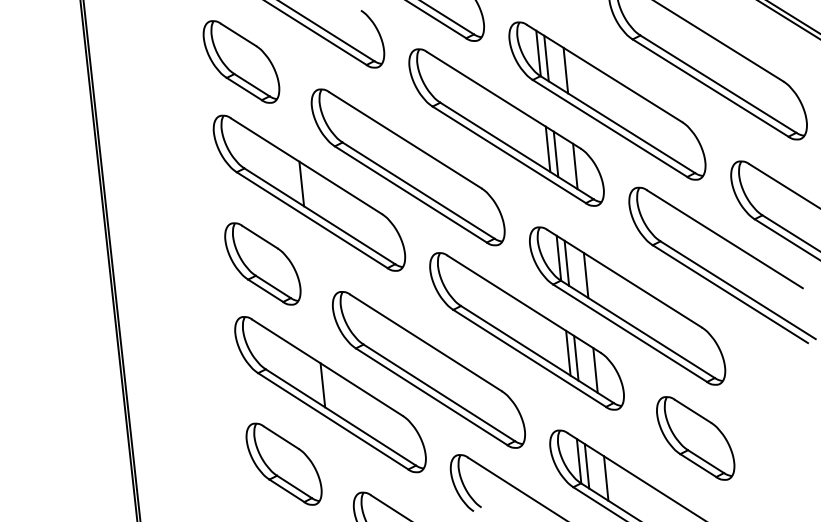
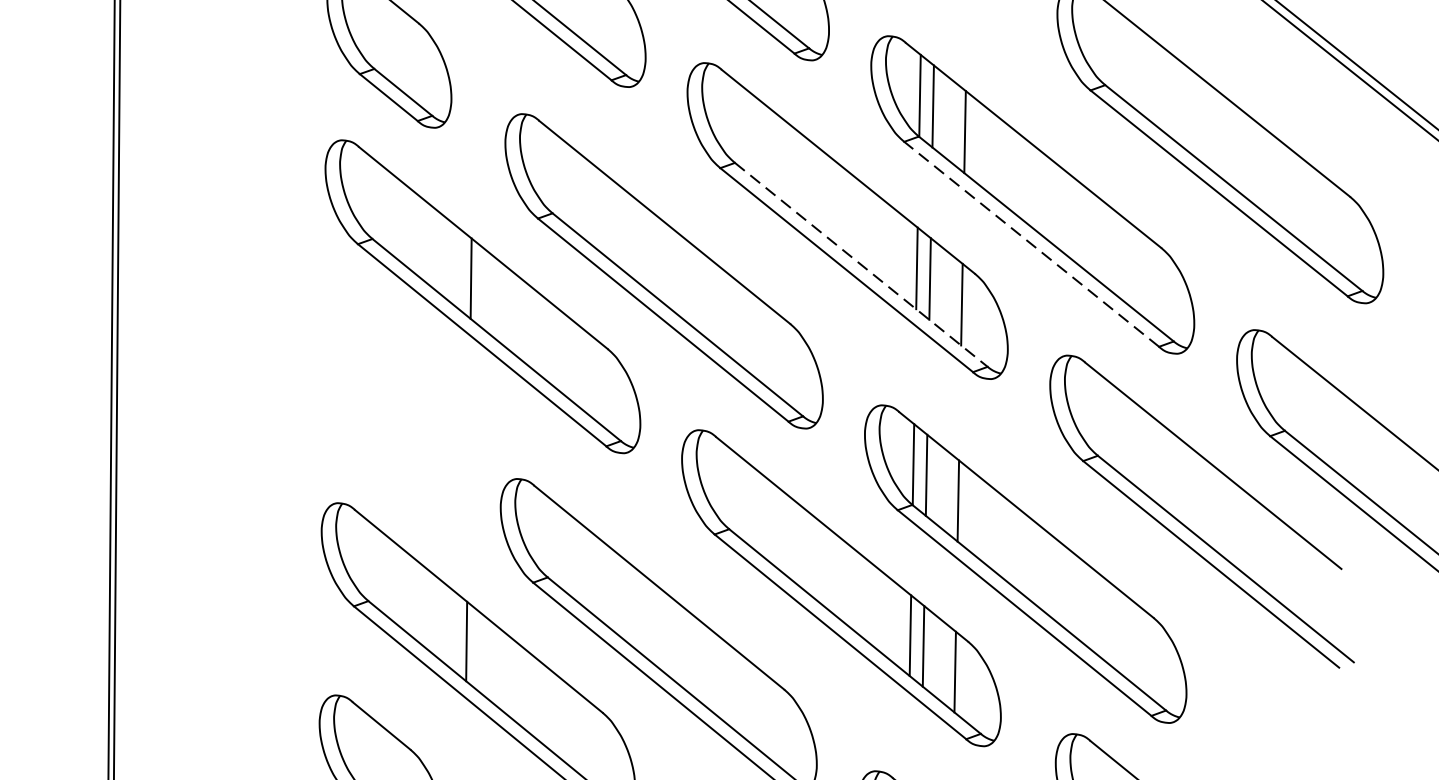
line: (609, 128) -> (1030, 244), solid -> dashed
line: (517, 150) -> (862, 264), solid -> dashed
part: (262, 263) -> (384, 411), removed

